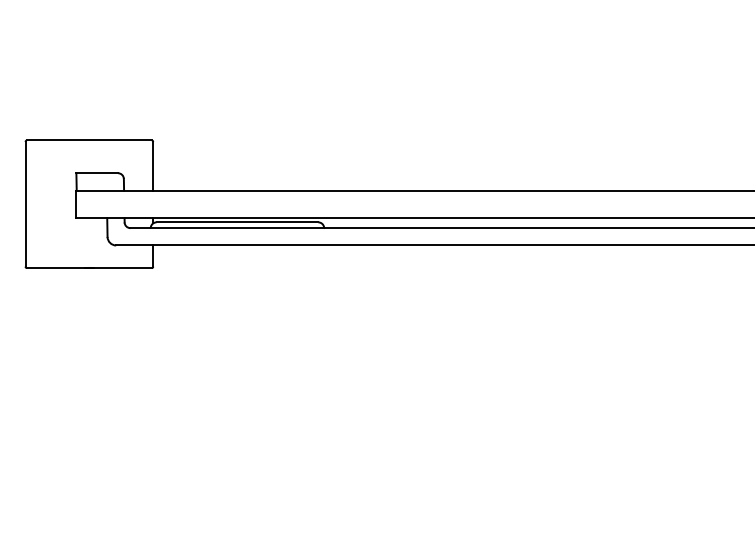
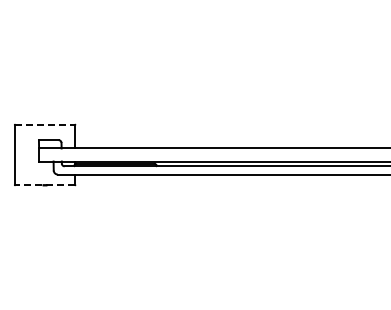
line: (90, 140) -> (45, 124), solid -> dashed
line: (90, 268) -> (45, 185), solid -> dashed

